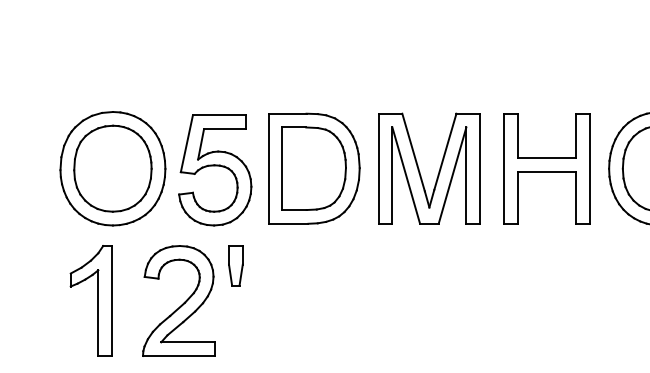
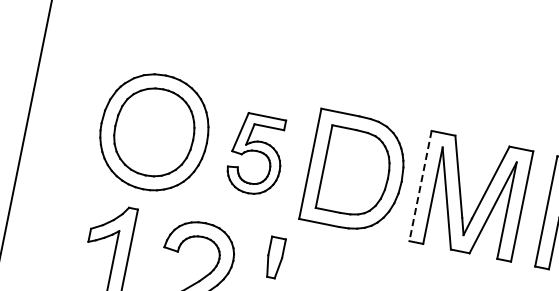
line: (378, 169) -> (420, 186), solid -> dashed
part: (215, 170) -> (256, 154), size x0.7
part: (235, 265) -> (274, 257), moved

